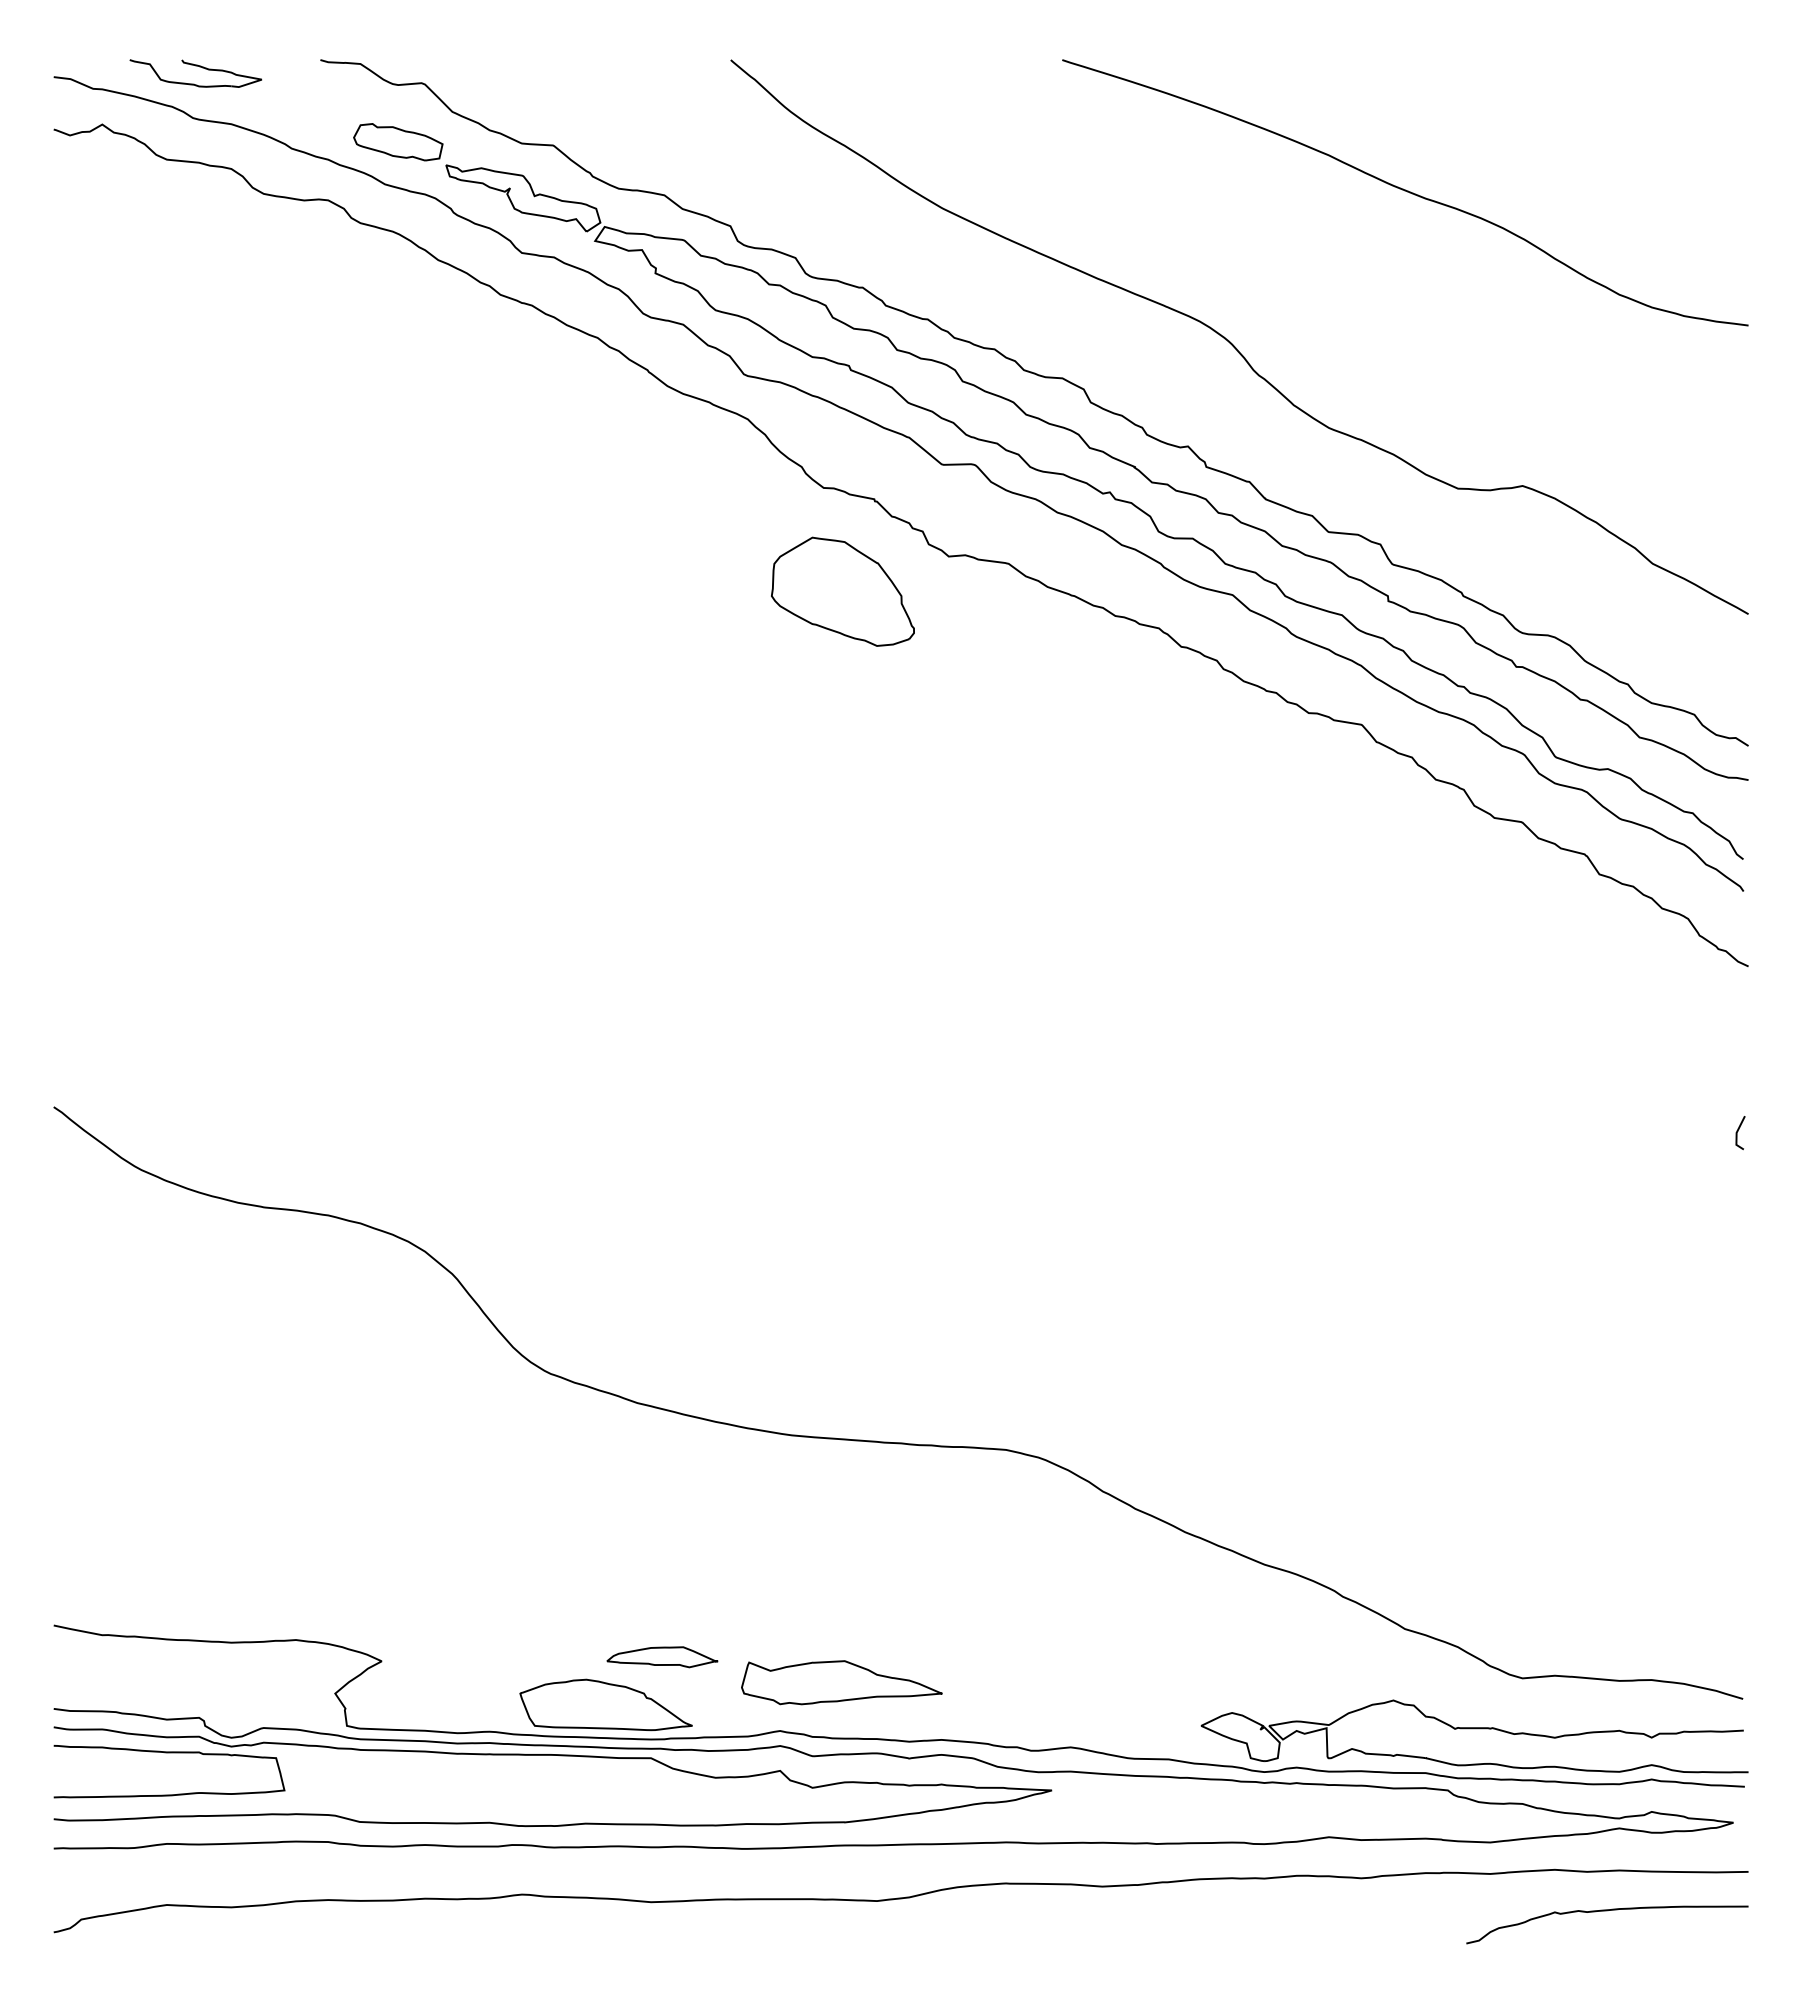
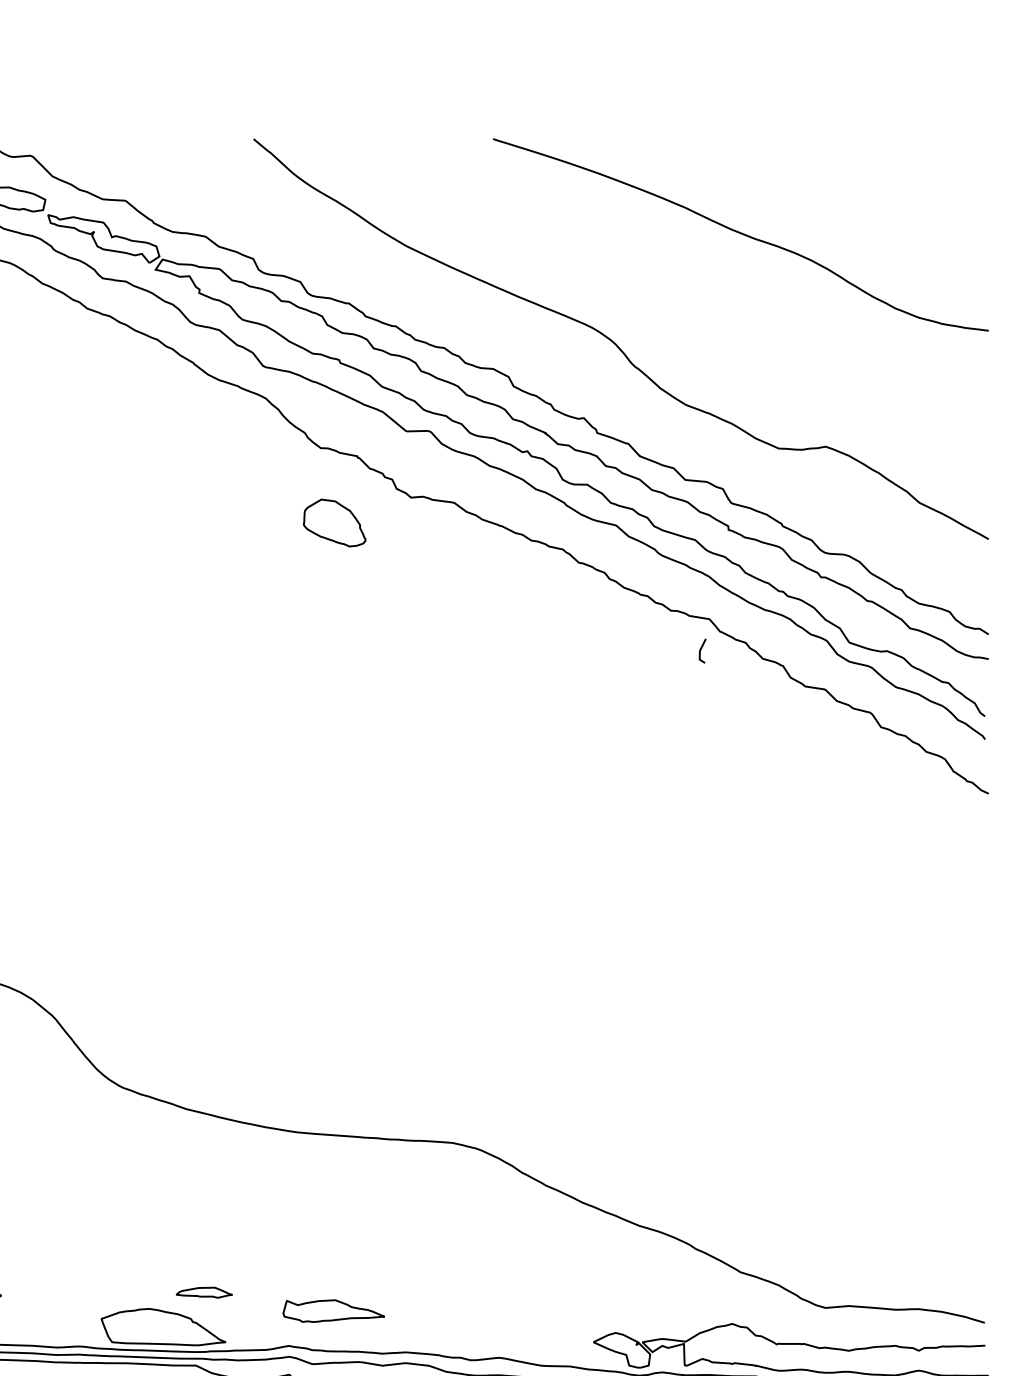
part: (842, 591) -> (334, 522), size x0.6
line: (1738, 1131) -> (701, 650), moved
part: (662, 1657) -> (204, 1292), size x0.7
part: (841, 1682) -> (333, 1310), size x0.7

